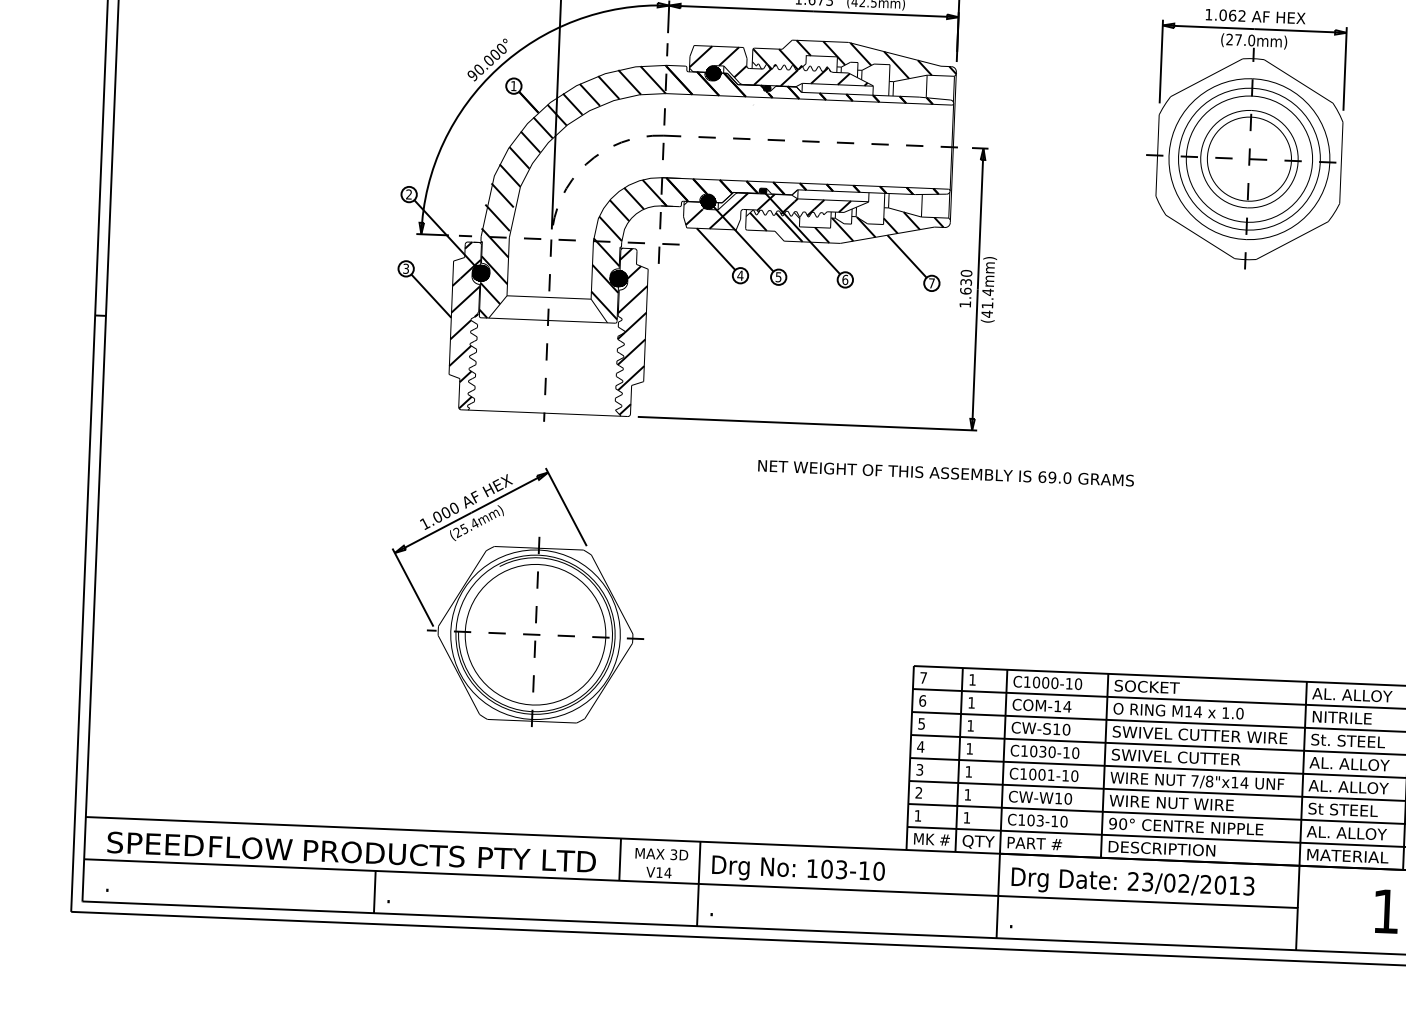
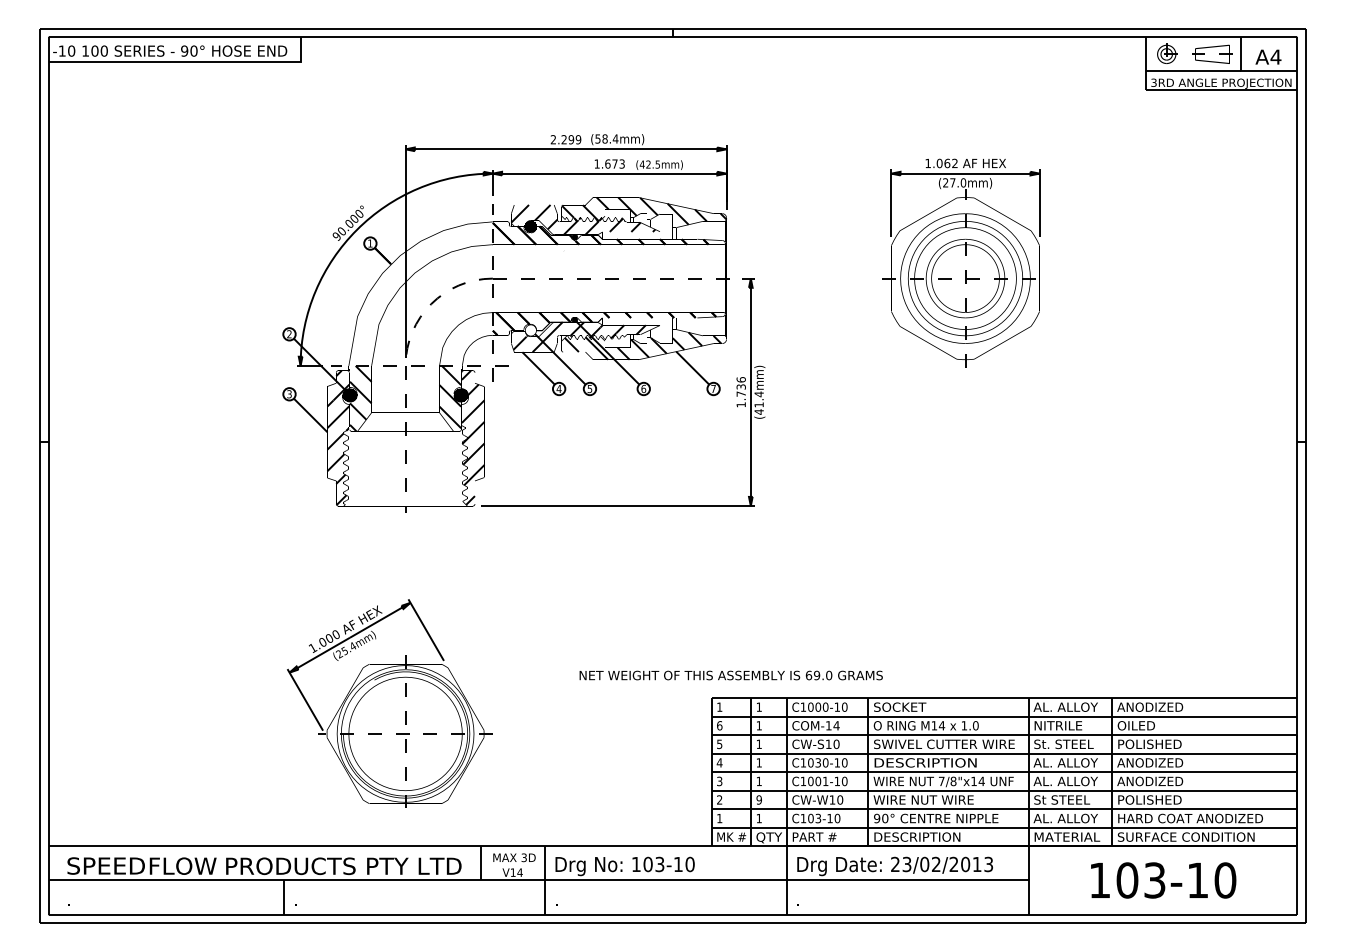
hatch: (573, 150) -> (420, 293), removed
hatch: (707, 201) -> (530, 330), removed
hatch: (626, 209) -> (465, 339), removed
text: (965, 281) -> (740, 386), 1.630 -> 1.736
text: (945, 473) -> (730, 675), moved
part: (517, 596) -> (389, 703), moved
text: (923, 677) -> (719, 706), 7 -> 1
text: (1175, 756) -> (925, 762), SWIVEL CUTTER -> DESCRIPTION
text: (967, 794) -> (758, 799), 1 -> 9

